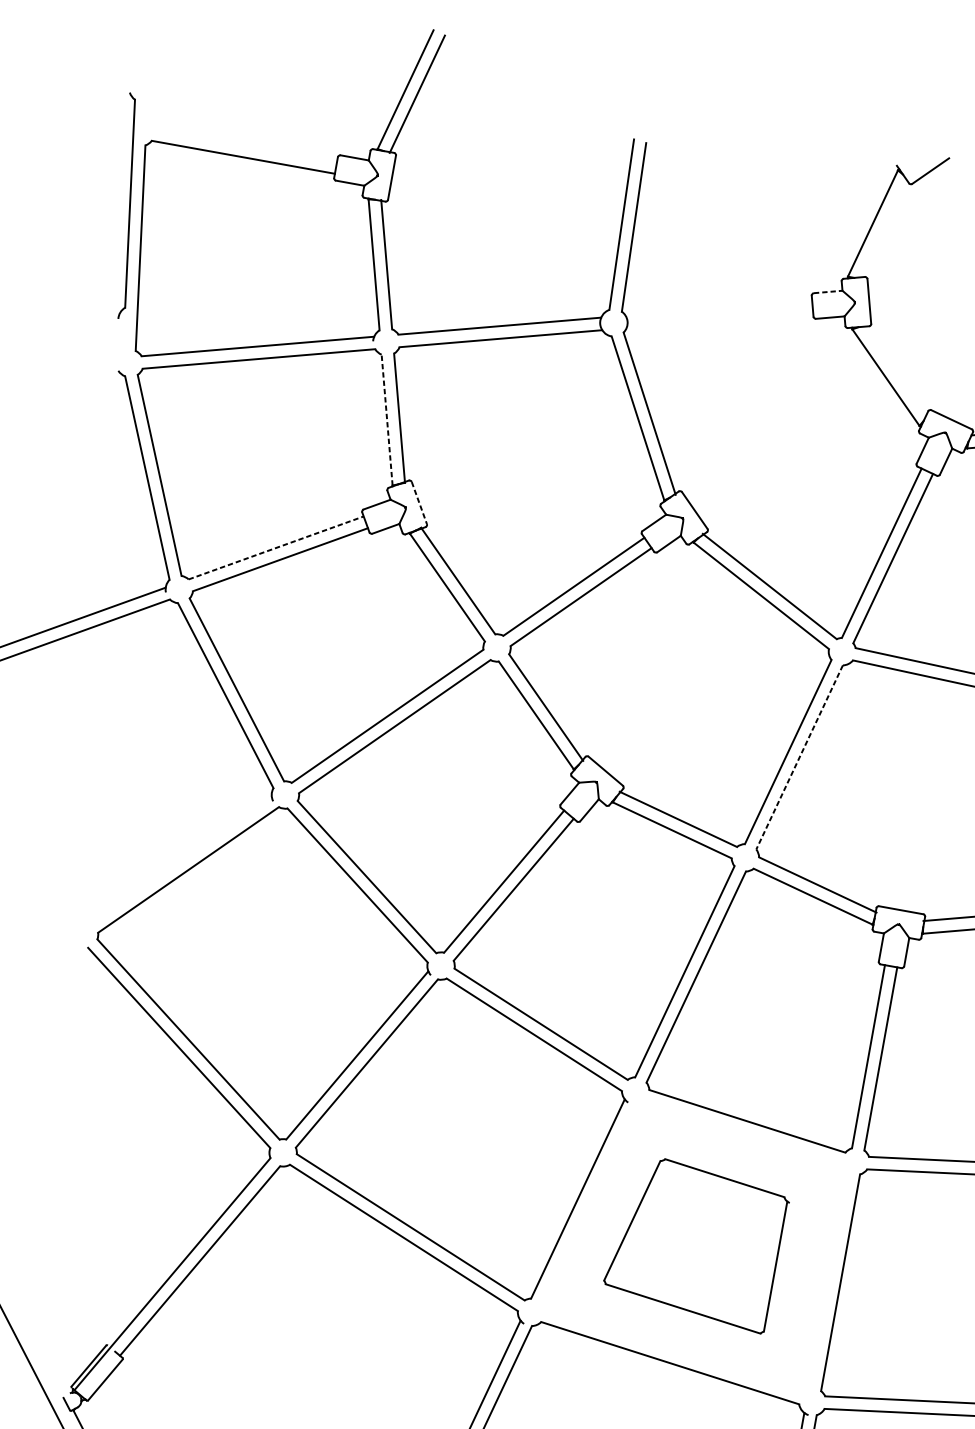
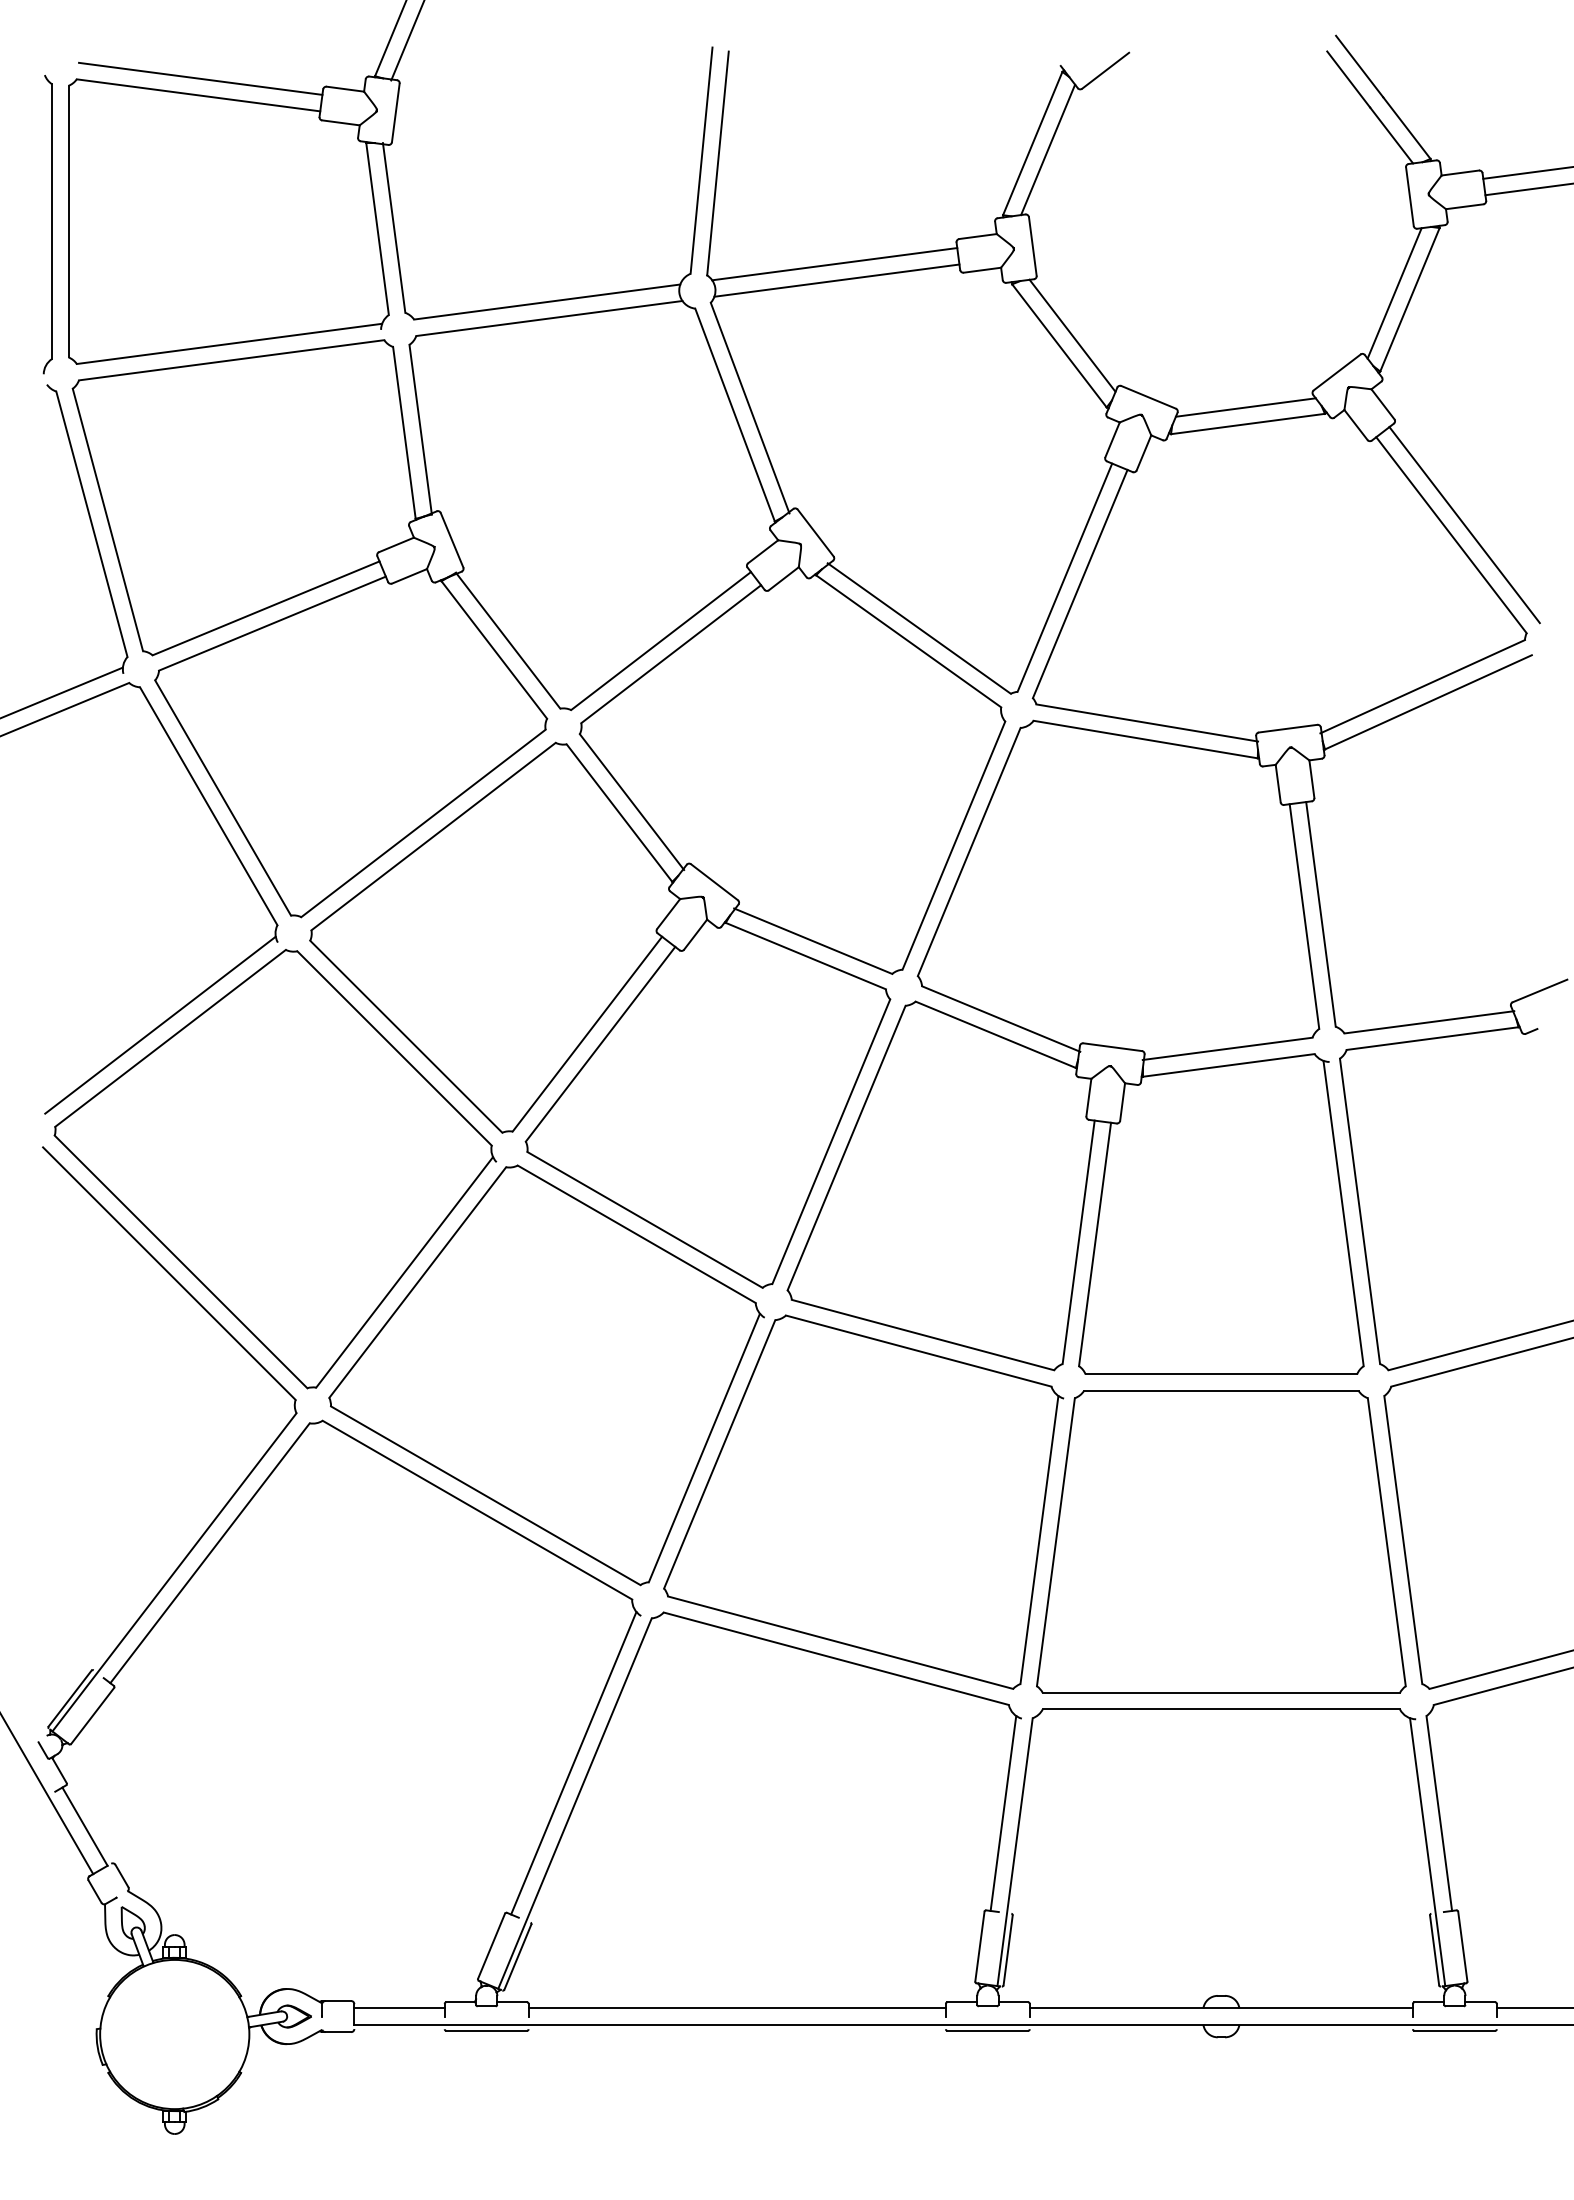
line: (245, 144) -> (200, 78), added
part: (126, 205) -> (47, 224), moved
line: (884, 228) -> (1048, 149), added
line: (827, 291) -> (977, 236), dashed -> solid
line: (718, 308) -> (834, 264), added
line: (719, 320) -> (836, 280), added
line: (896, 370) -> (1072, 335), added
line: (387, 419) -> (404, 432), dashed -> solid
line: (419, 503) -> (452, 540), dashed -> solid
line: (276, 548) -> (266, 608), dashed -> solid
line: (799, 757) -> (969, 852), dashed -> solid
line: (181, 859) -> (160, 1024), added
part: (696, 1245) -> (863, 1501), size x1.67

